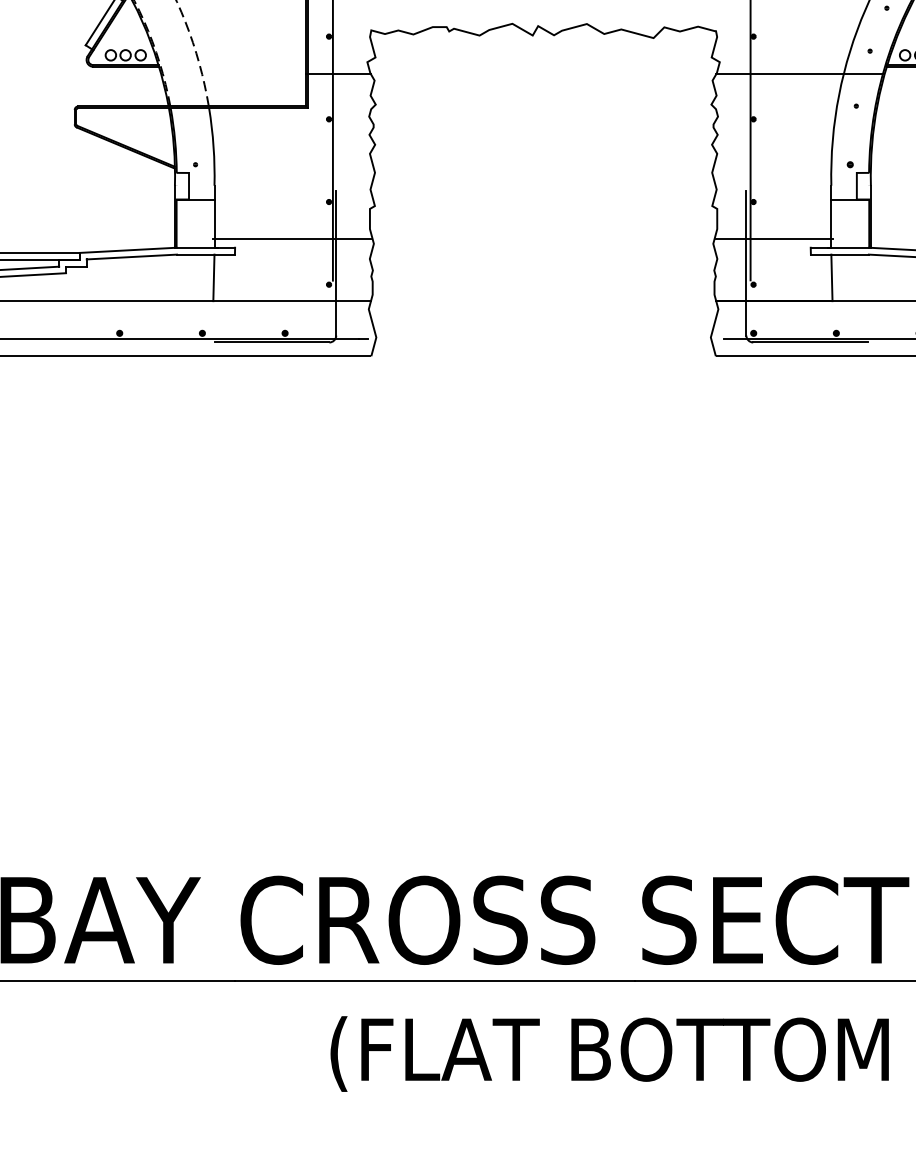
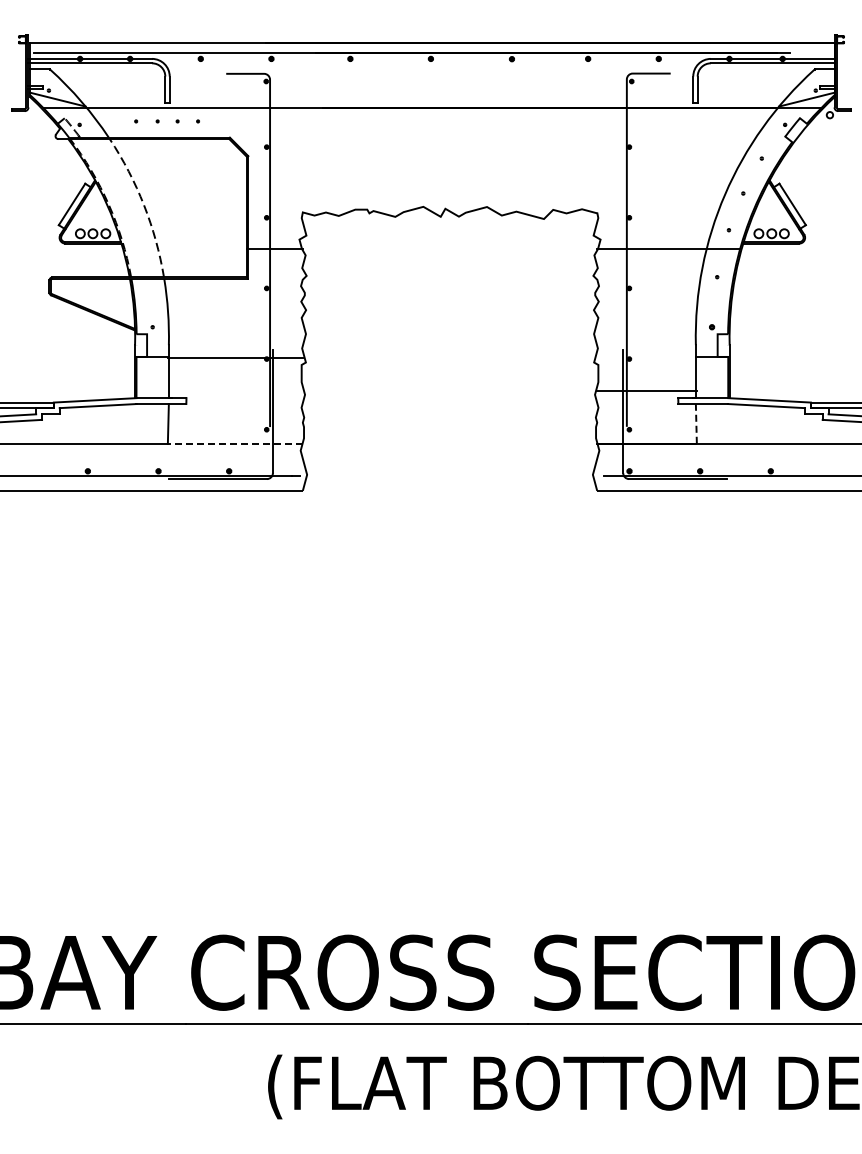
line: (291, 238) -> (234, 357), moved
line: (832, 277) -> (696, 423), solid -> dashed
line: (292, 300) -> (235, 443), solid -> dashed

